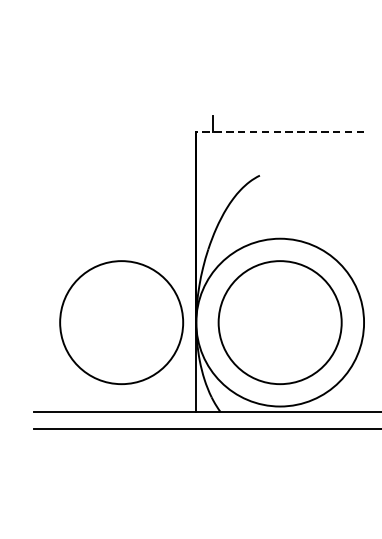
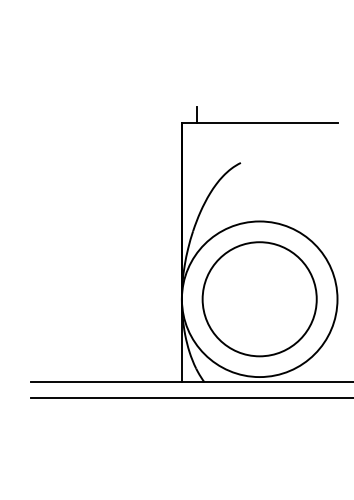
line: (279, 132) -> (259, 122), dashed -> solid
circle: (121, 322) -> (112, 299), removed

